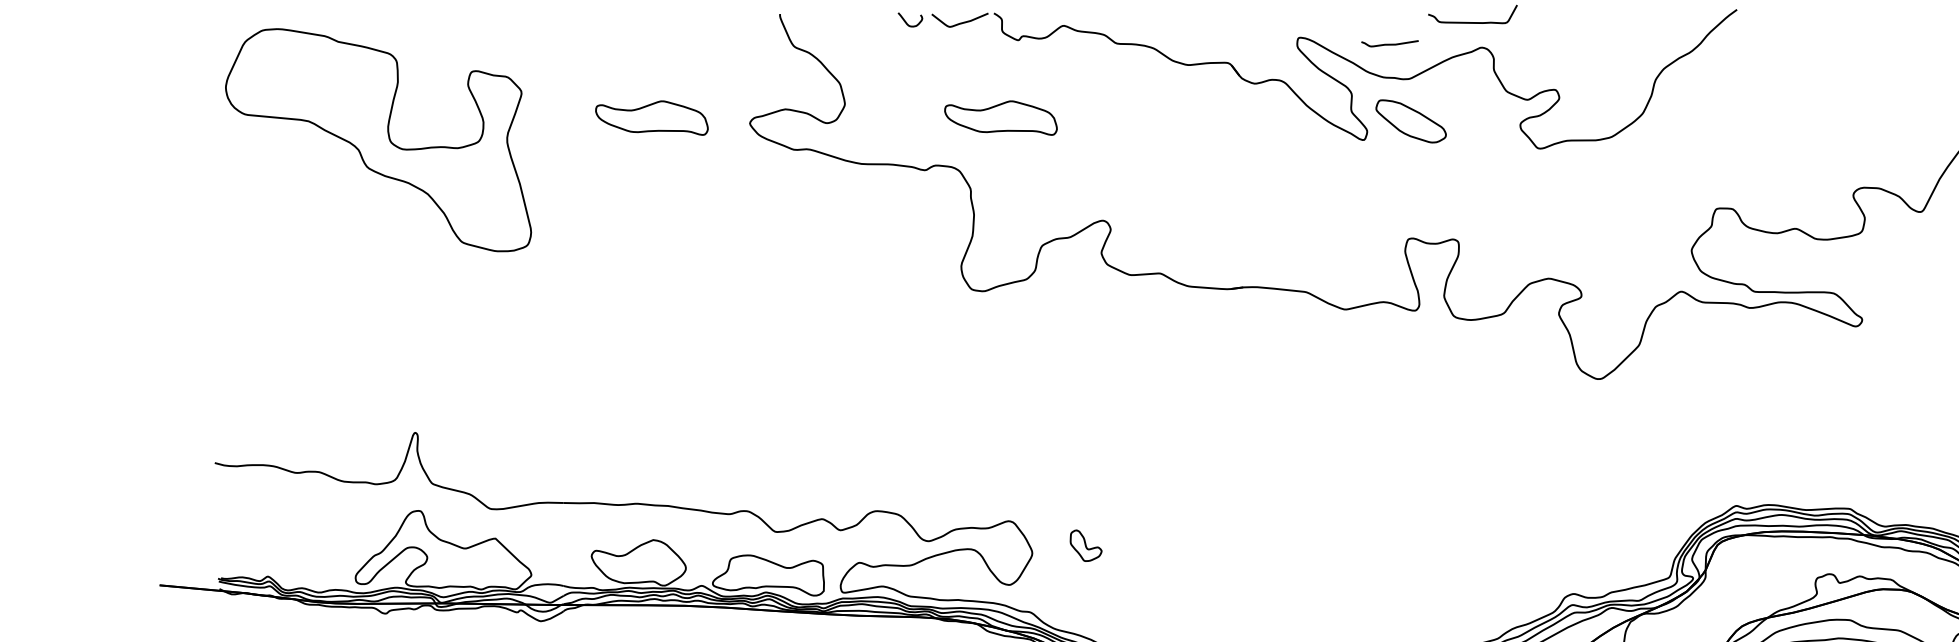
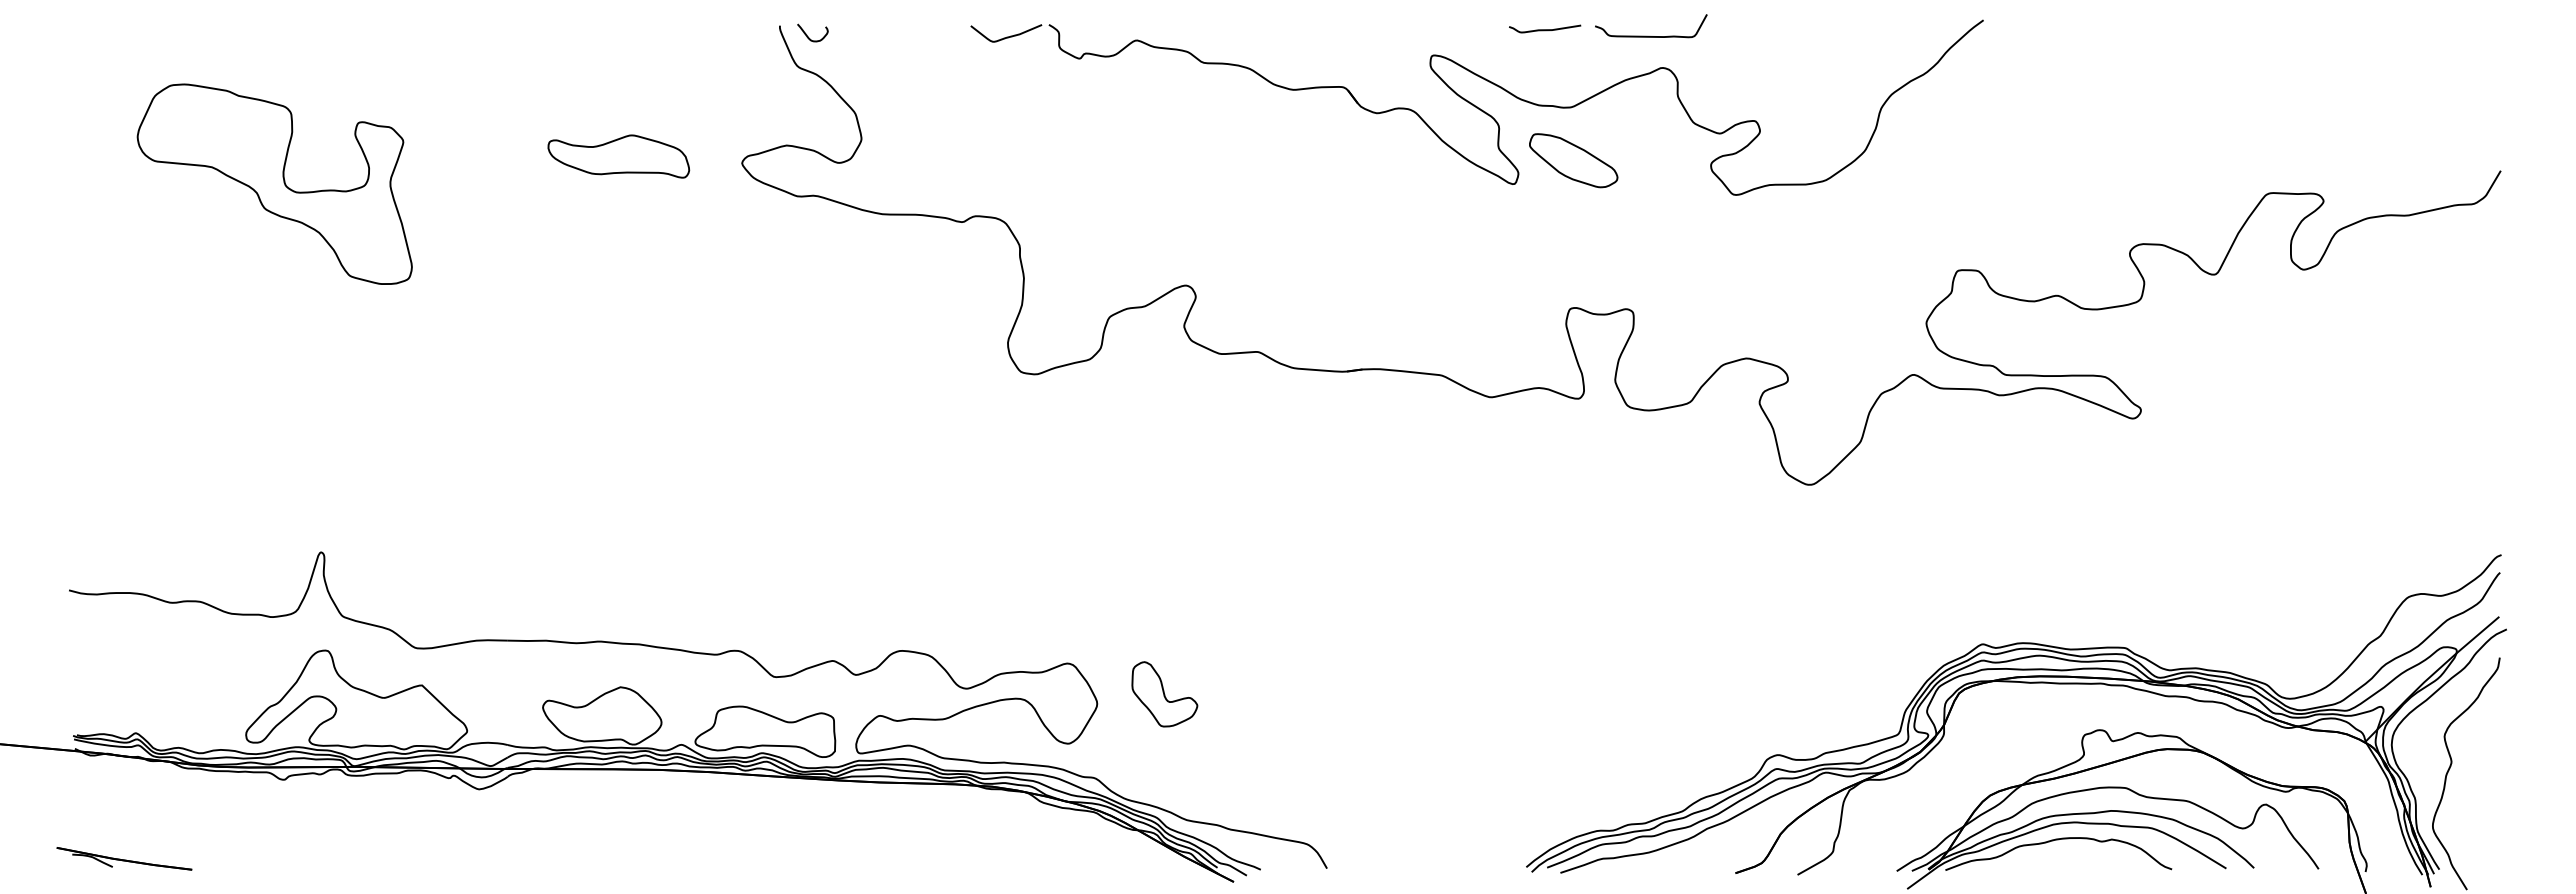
curve: (906, 22) -> (808, 36), moved
curve: (1390, 44) -> (1545, 29), moved
part: (1000, 118) -> (1057, 156), removed
part: (378, 139) -> (274, 183), size x0.71
part: (1085, 545) -> (1164, 694), size x1.67

